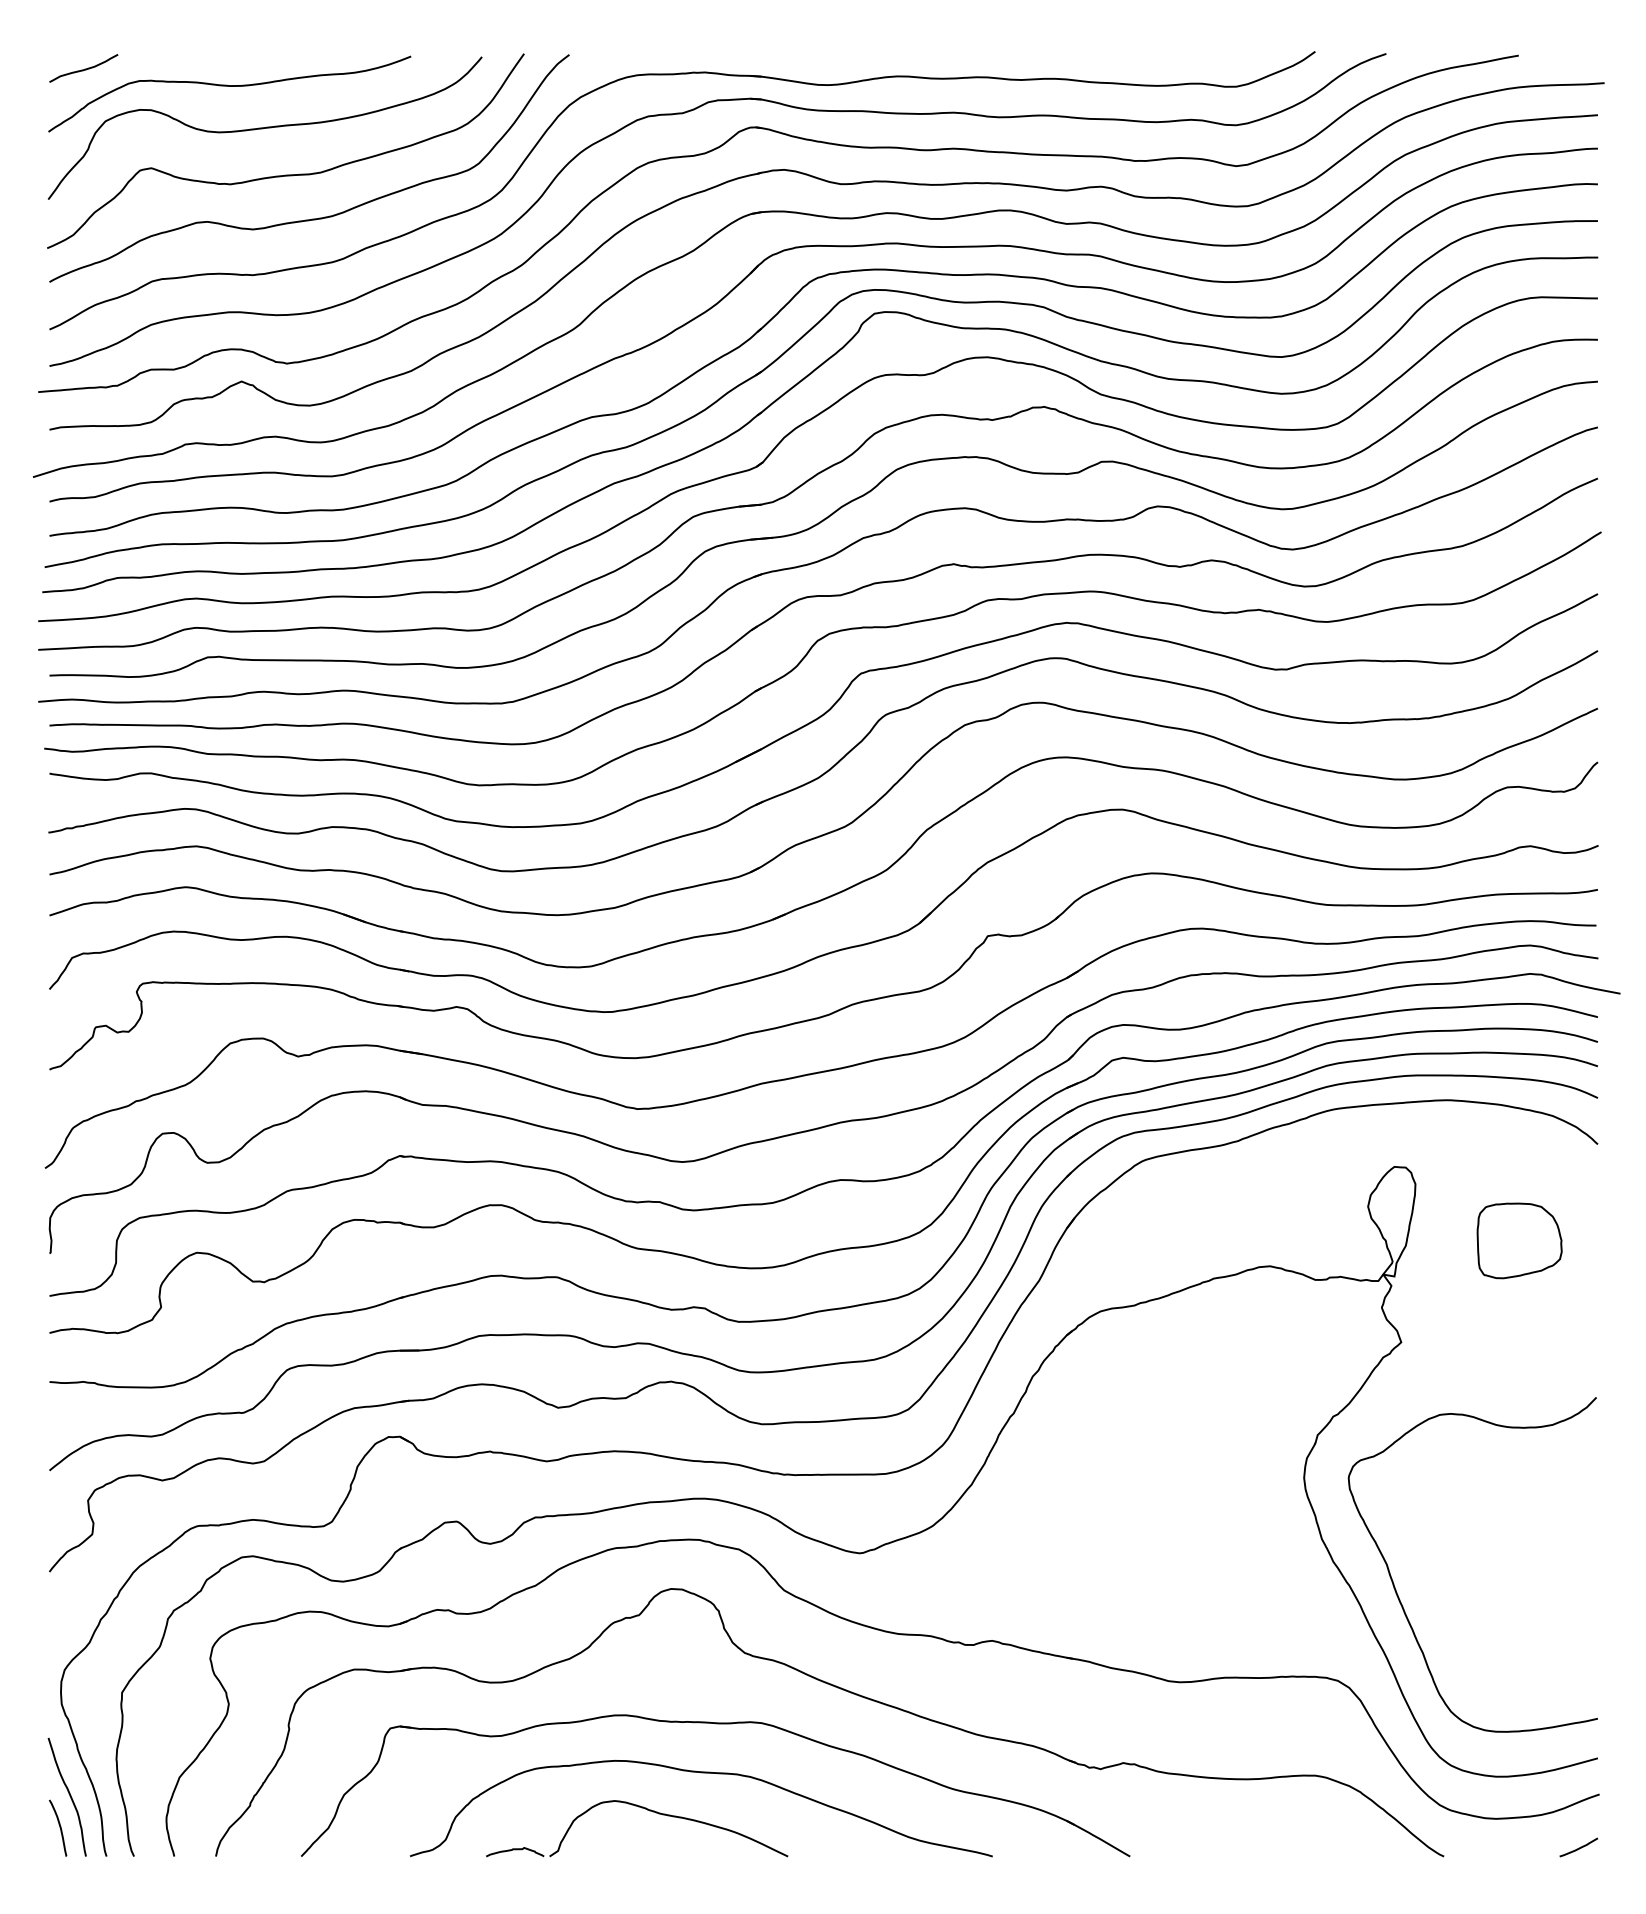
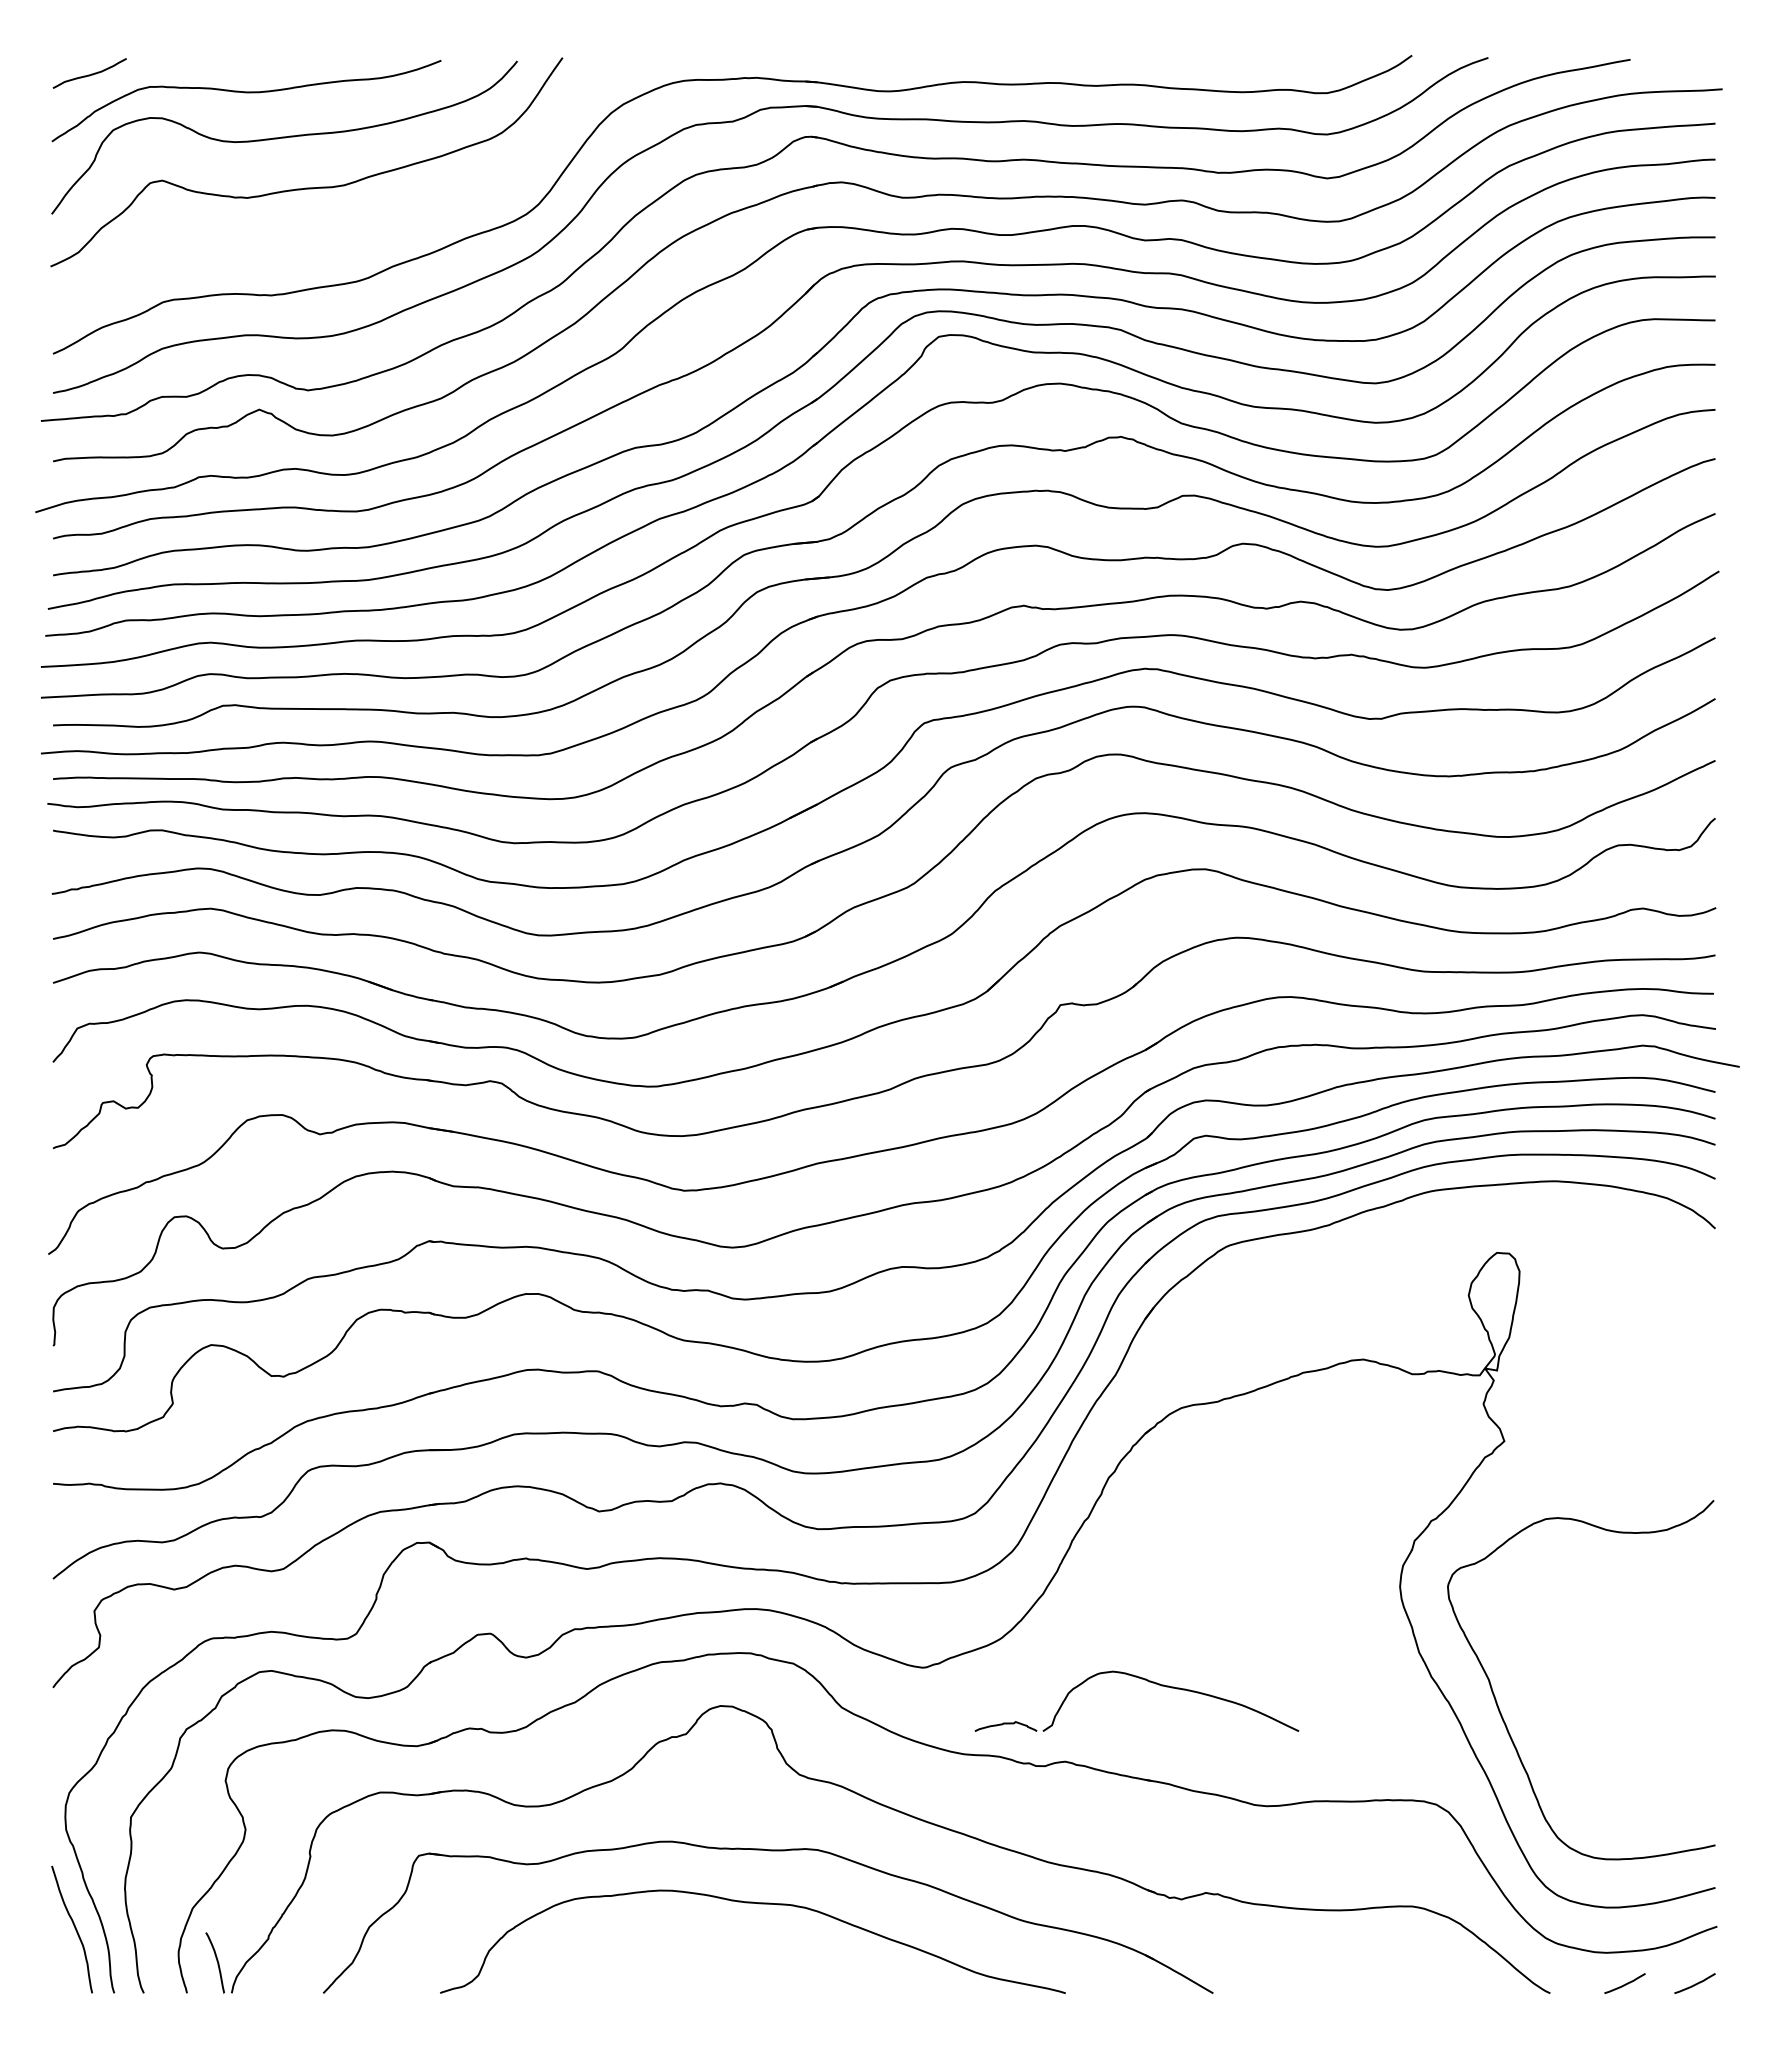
curve: (313, 218) -> (336, 234), removed
part: (1519, 1241) -> (1631, 1332), removed
part: (644, 1809) -> (1144, 1680), moved
curve: (59, 1826) -> (216, 1961), moved
curve: (1514, 1847) -> (1625, 1983), added

